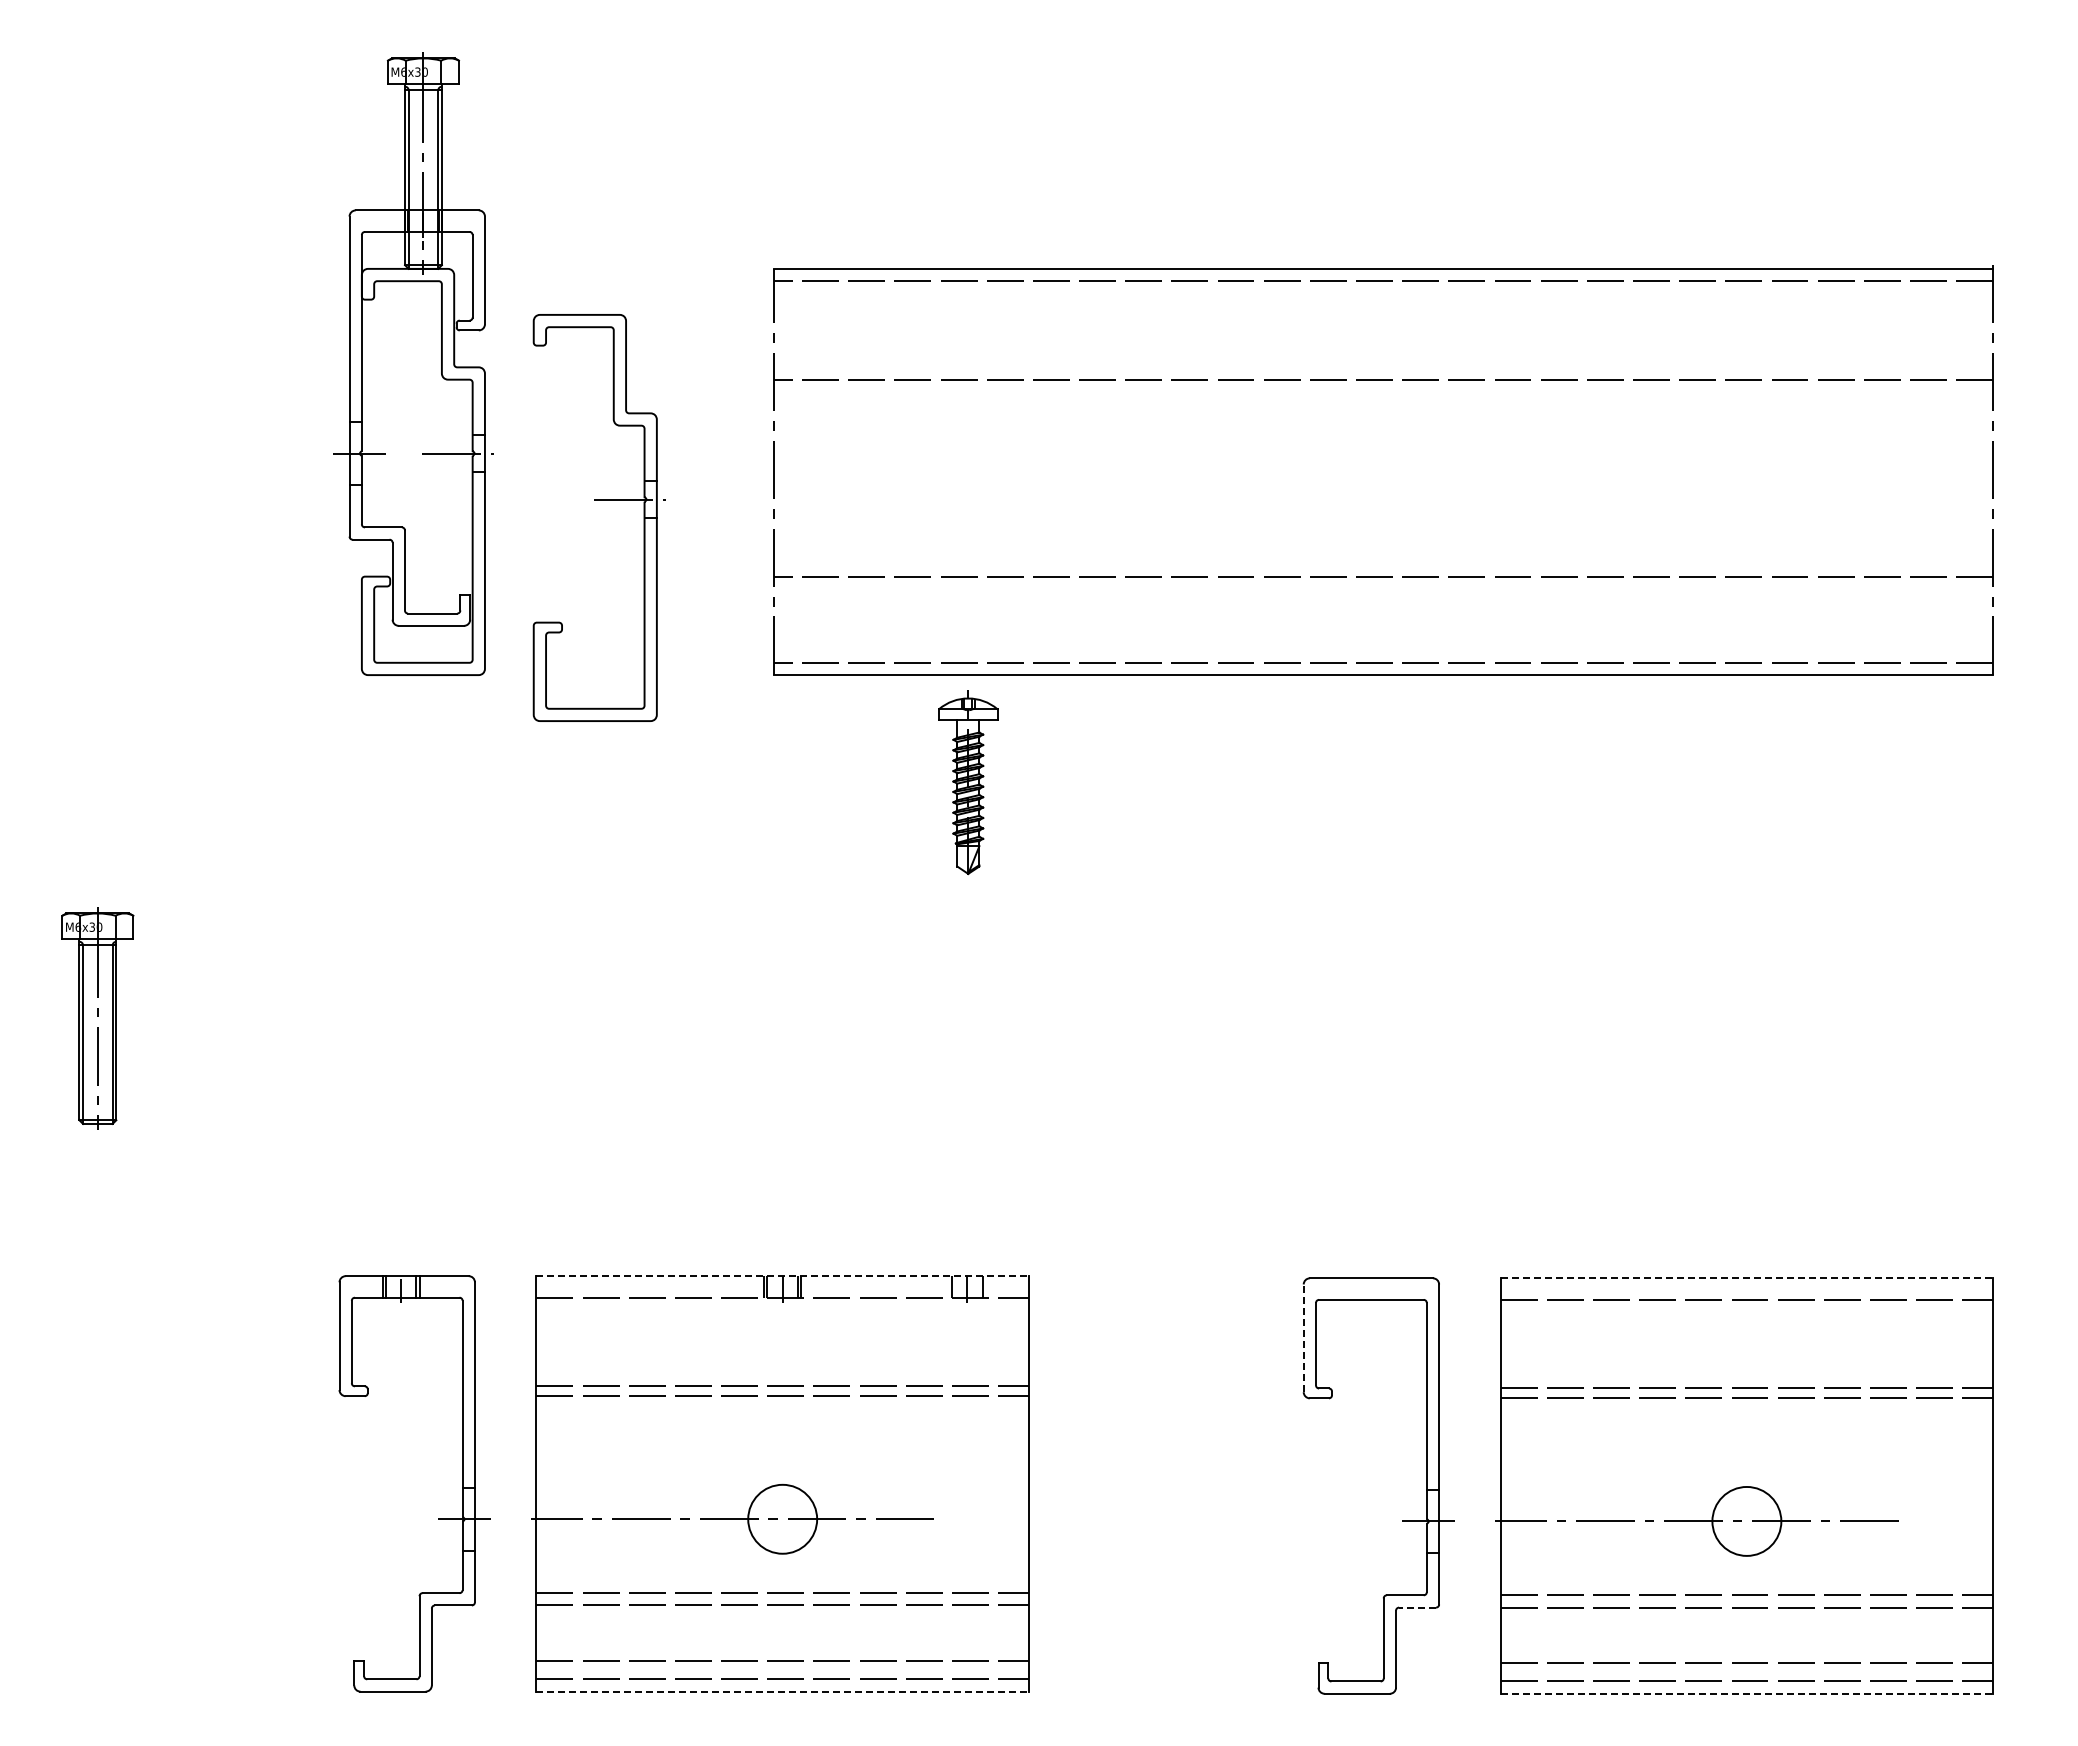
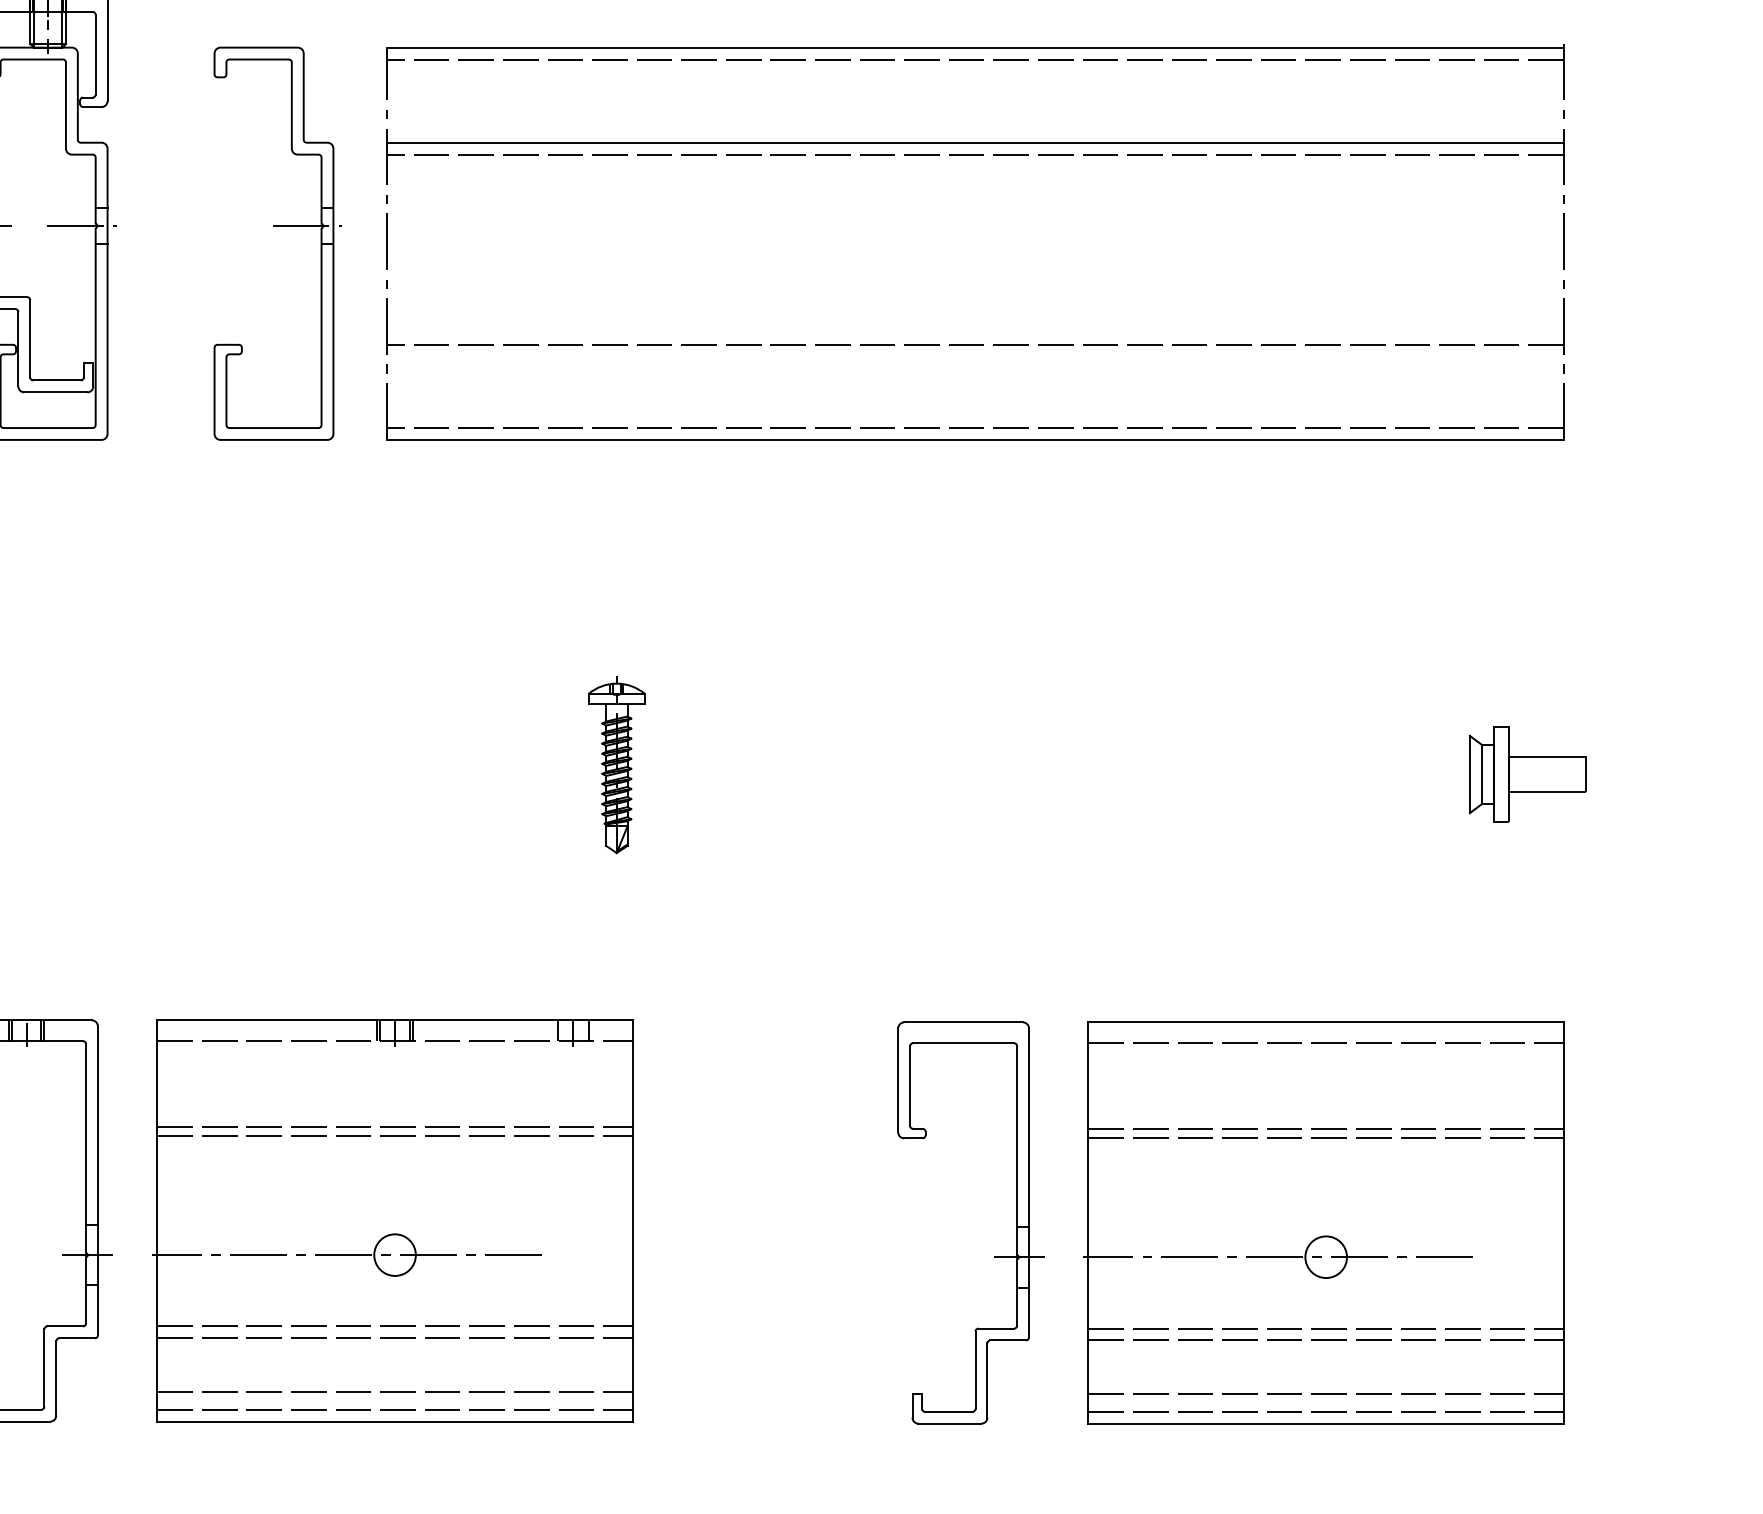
line: (1383, 367) -> (975, 142), added
part: (598, 500) -> (277, 226), moved
part: (968, 782) -> (617, 764), moved
part: (1955, 1021) -> (1527, 774), added
line: (783, 1276) -> (395, 1020), dashed -> solid
line: (1747, 1278) -> (1326, 1022), dashed -> solid
line: (1303, 1338) -> (898, 1080), dashed -> solid
circle: (782, 1518) -> (394, 1254), size x0.62
circle: (1746, 1520) -> (1325, 1256), size x0.62
line: (1417, 1607) -> (1008, 1340), dashed -> solid
line: (783, 1691) -> (395, 1421), dashed -> solid
line: (1747, 1693) -> (1326, 1423), dashed -> solid

